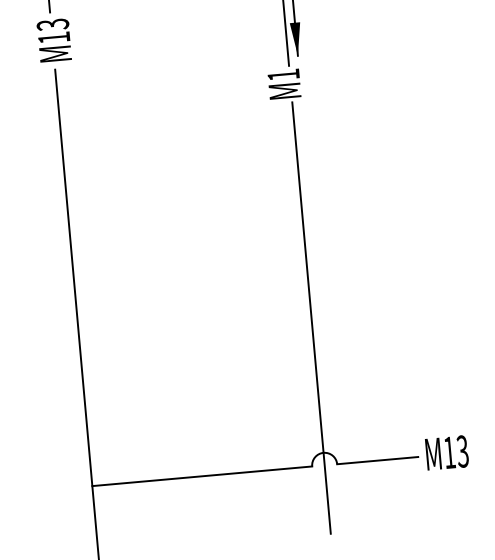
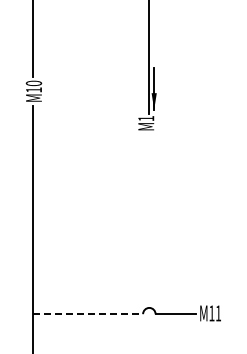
text: (51, 24) -> (33, 83), 13 -> 10
line: (311, 318) -> (149, 240), removed
text: (462, 451) -> (218, 313), 13 -> 11
line: (203, 476) -> (88, 314), solid -> dashed

